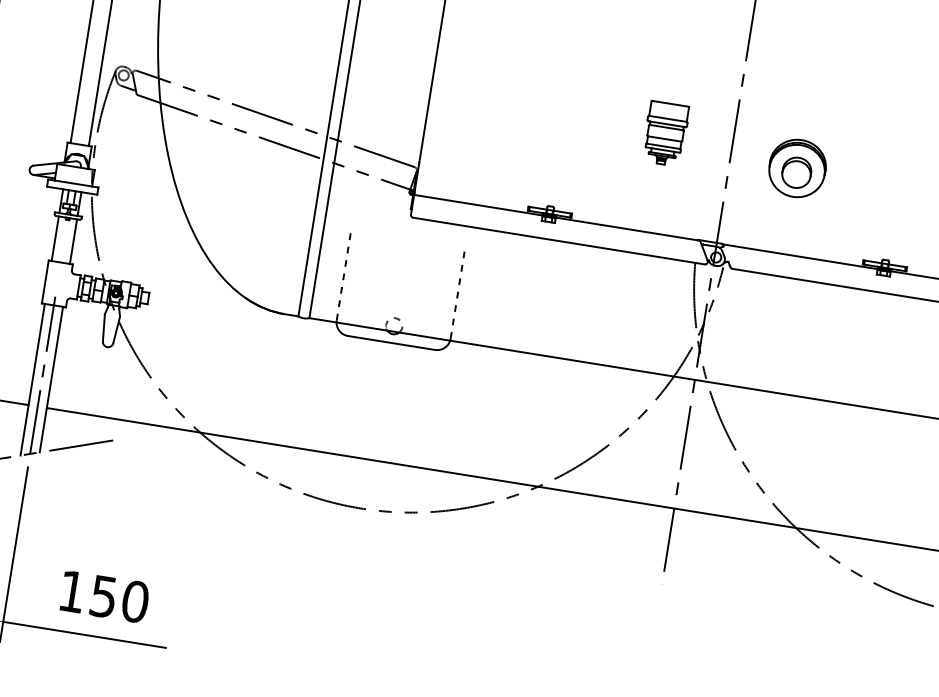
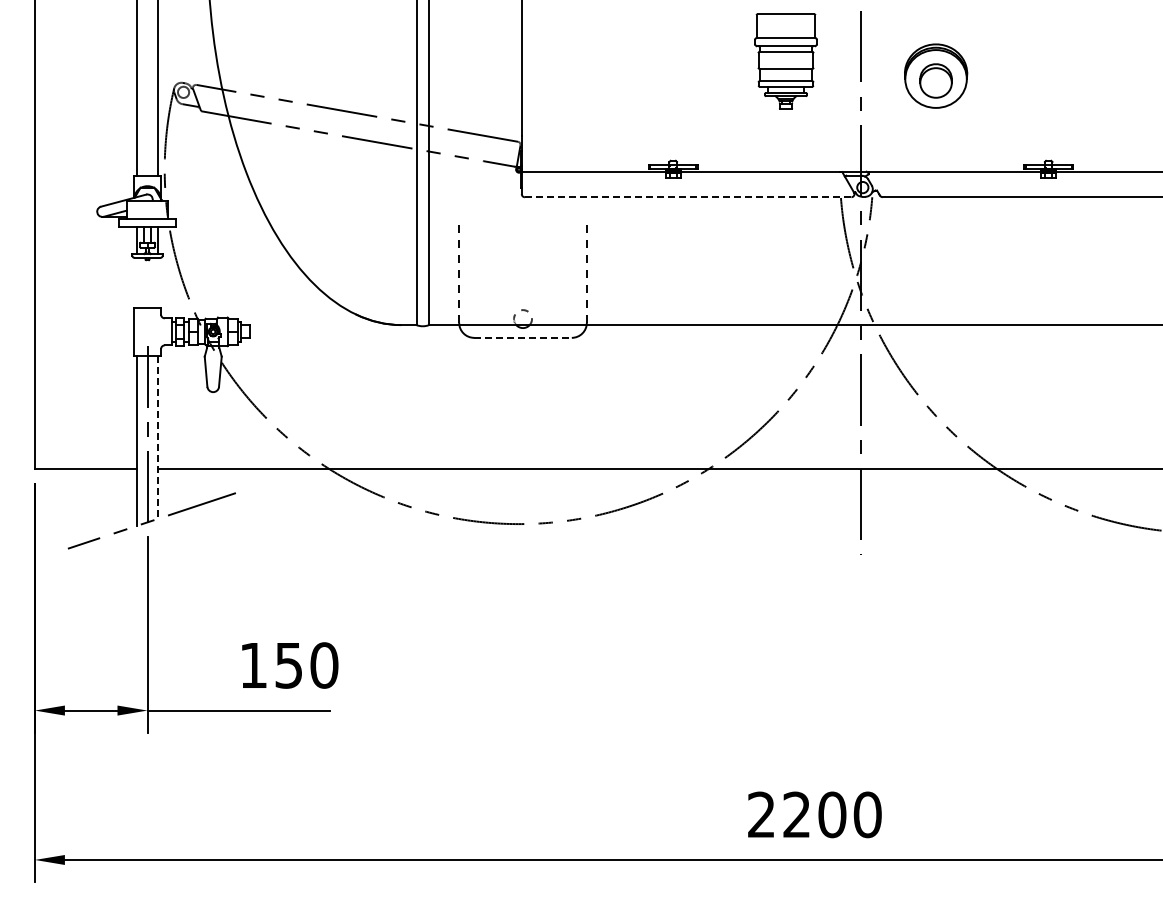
part: (665, 133) -> (785, 61), size x1.4
line: (55, 238) -> (137, 282), removed
line: (73, 241) -> (157, 282), removed
line: (559, 241) -> (688, 197), solid -> dashed
line: (392, 342) -> (523, 337), solid -> dashed
line: (51, 379) -> (157, 437), solid -> dashed
text: (105, 596) -> (290, 665), moved

